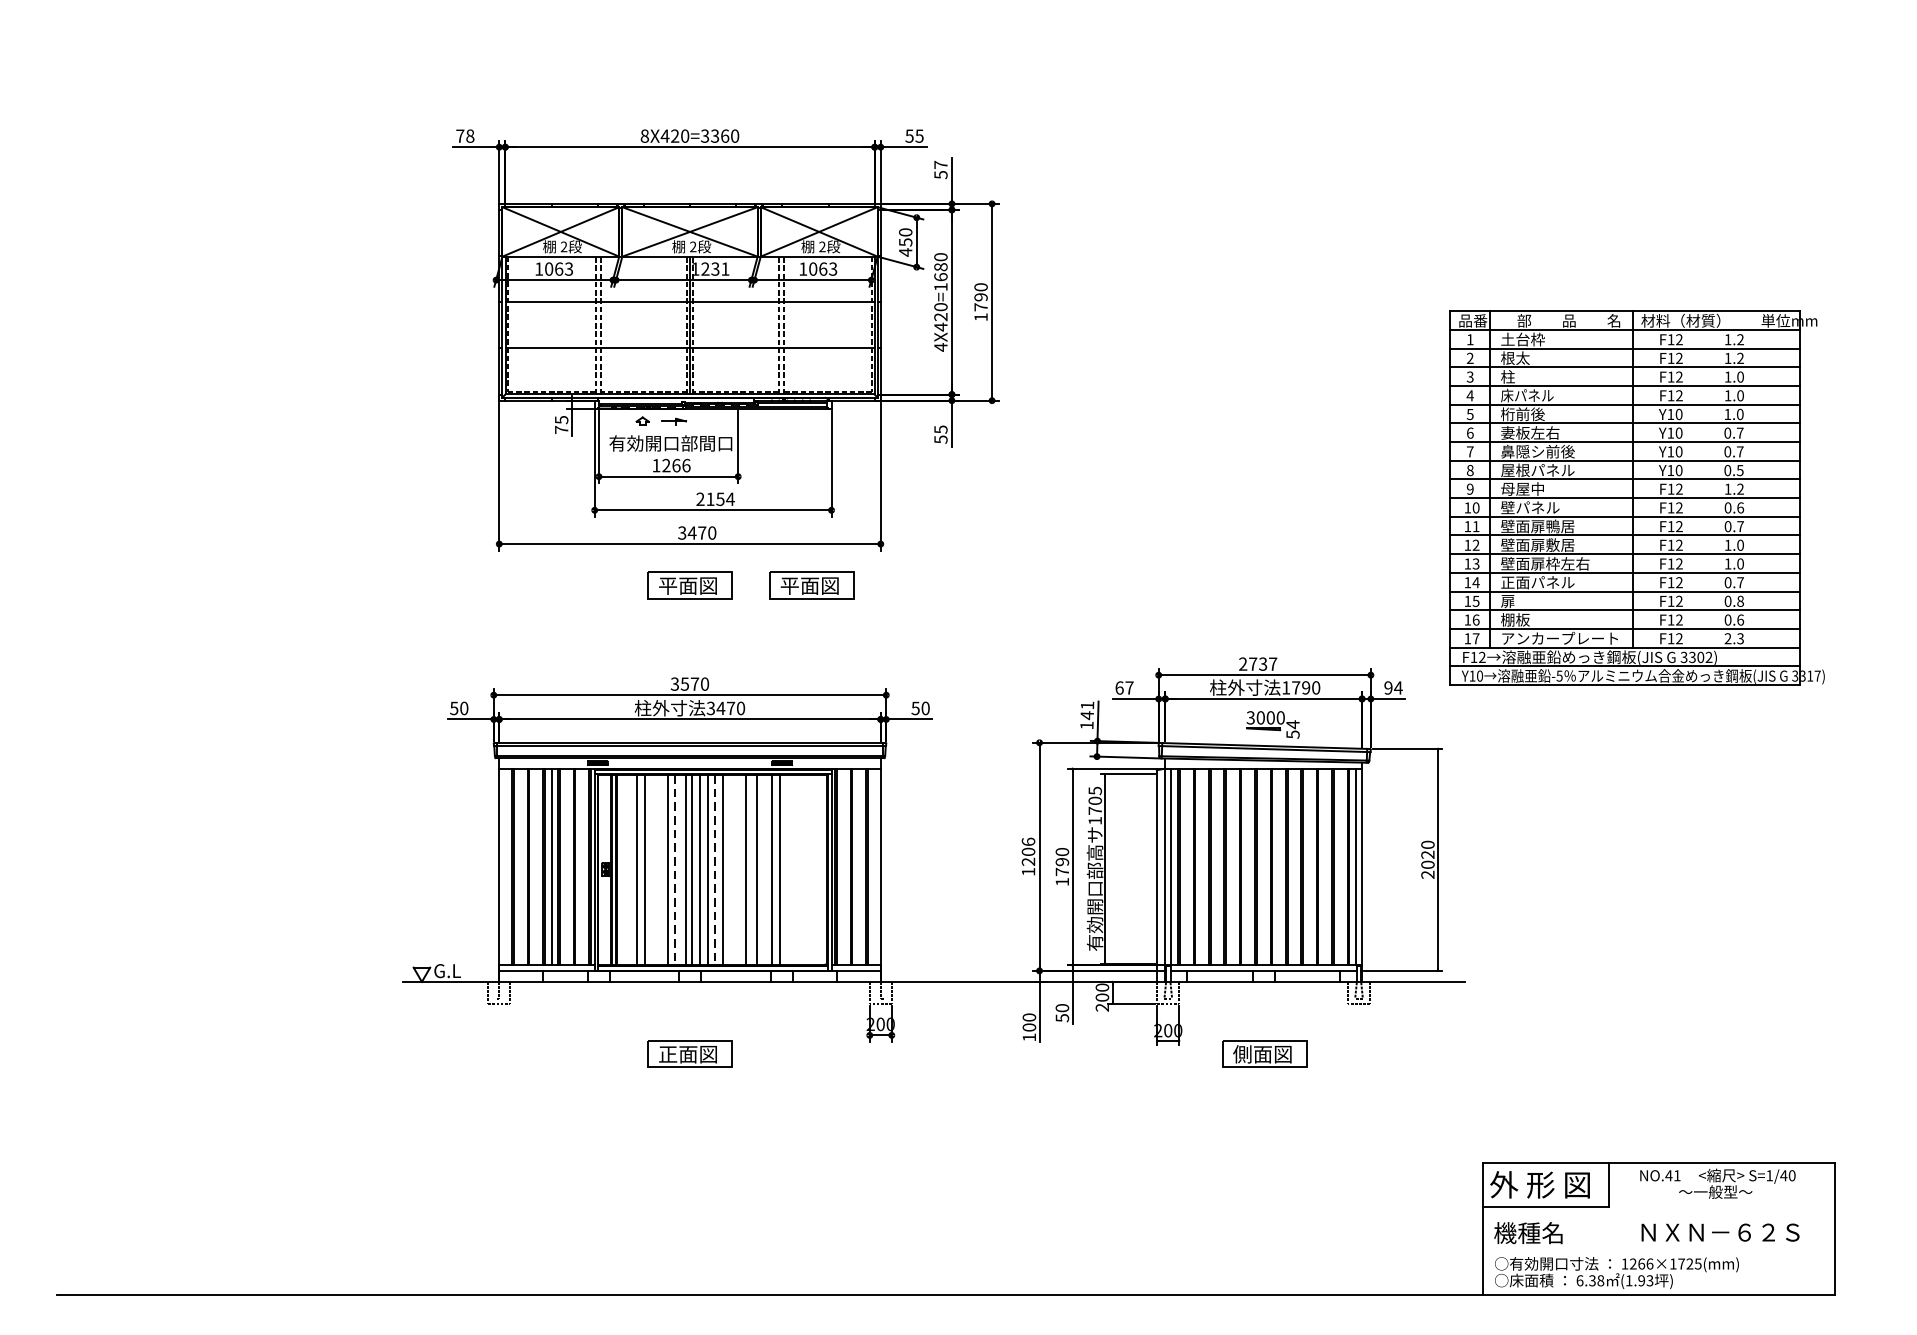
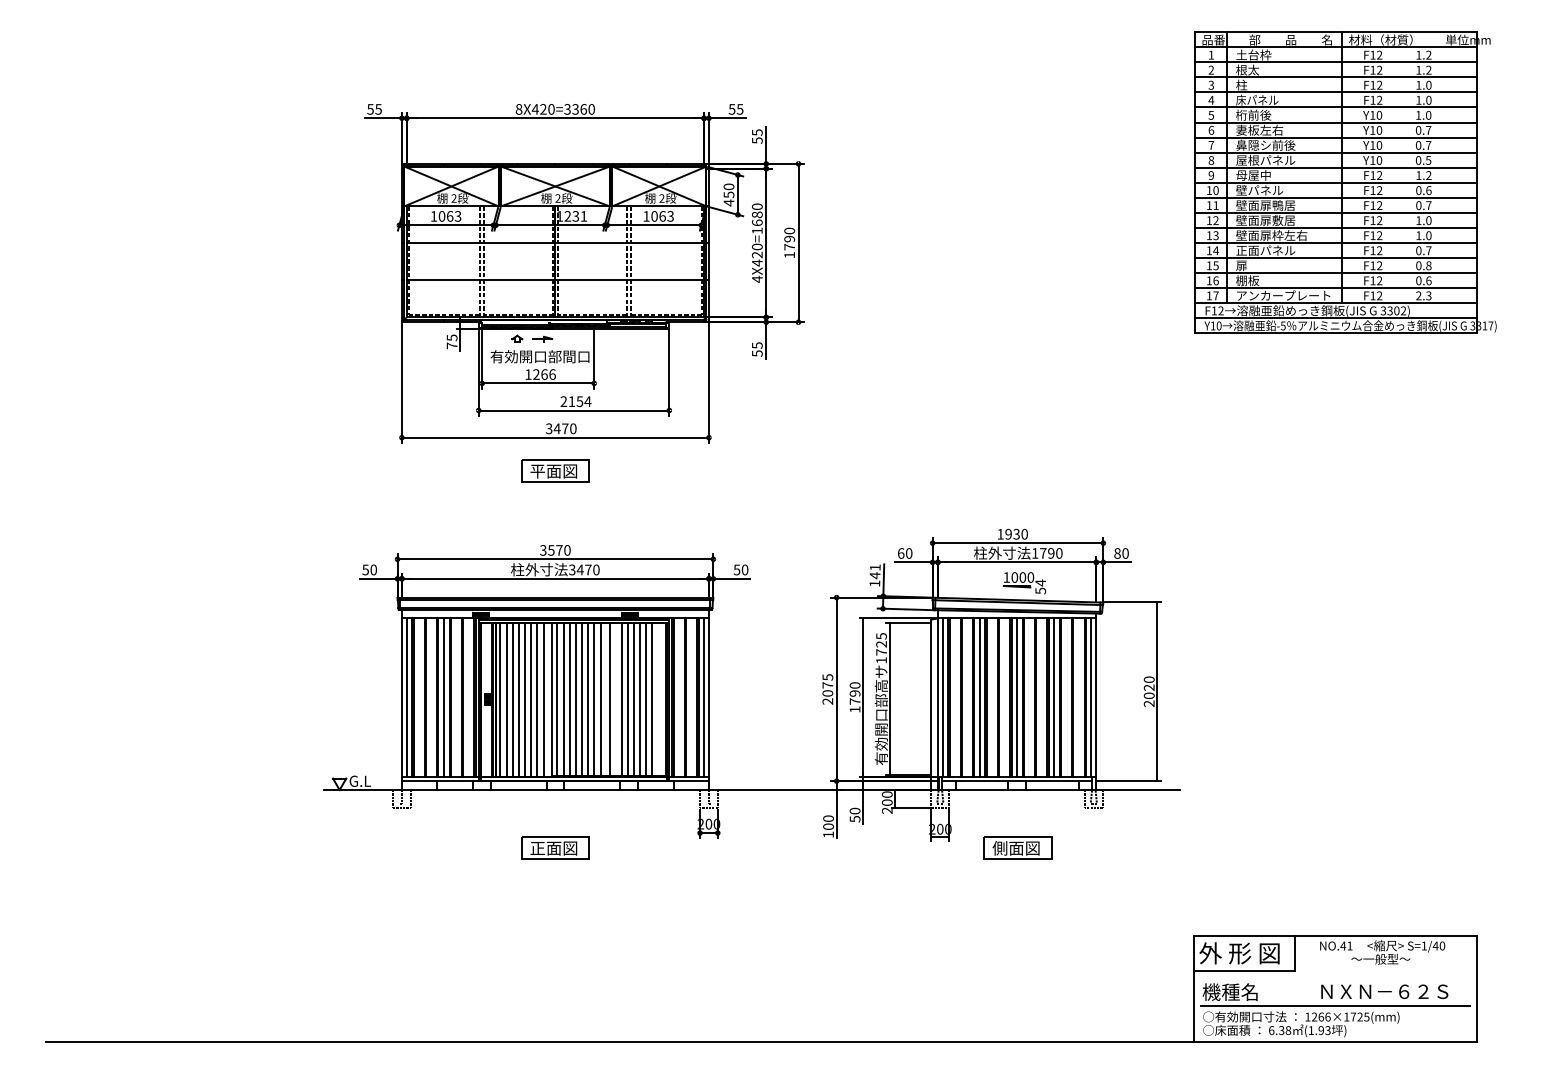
text: (465, 136) -> (374, 109), 78 -> 55
text: (941, 164) -> (757, 132), 57 -> 55
part: (1636, 497) -> (1345, 182), moved
part: (811, 584) -> (653, 470), removed
text: (1257, 663) -> (1012, 533), 2737 -> 1930
text: (1129, 688) -> (909, 553), 67 -> 60
text: (1393, 688) -> (1121, 553), 94 -> 80
text: (1250, 717) -> (1006, 577), 3000 -> 1000
text: (1095, 801) -> (881, 644), 1705 -> 1725
text: (1028, 856) -> (827, 689), 1206 -> 2075
line: (504, 866) -> (406, 697), added
line: (875, 866) -> (704, 697), added
line: (1216, 866) -> (979, 697), added
line: (1264, 866) -> (1017, 697), added
line: (1310, 866) -> (1054, 697), added
line: (621, 869) -> (500, 699), added
line: (629, 869) -> (506, 699), added
line: (652, 869) -> (525, 699), added
line: (660, 869) -> (531, 699), added
line: (731, 869) -> (588, 699), added
line: (738, 869) -> (594, 699), added
line: (787, 869) -> (633, 699), added
line: (795, 869) -> (640, 699), added
line: (803, 869) -> (646, 699), added
line: (810, 869) -> (652, 699), added
line: (675, 870) -> (543, 700), dashed -> solid
line: (714, 870) -> (575, 700), dashed -> solid
line: (1658, 1250) -> (1334, 1006), added

